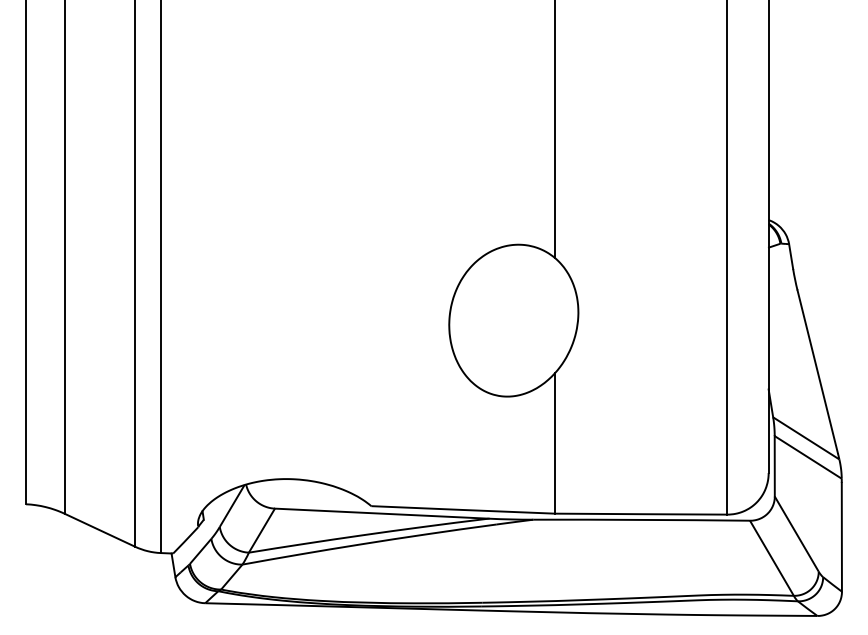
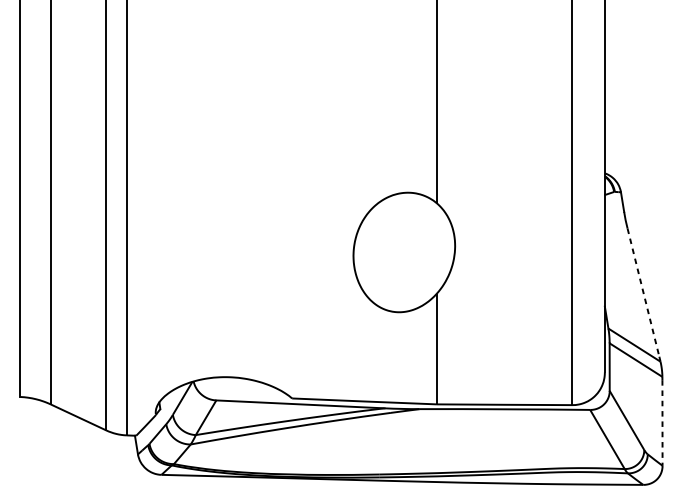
line: (817, 371) -> (643, 292), solid -> dashed
line: (841, 537) -> (662, 423), solid -> dashed

